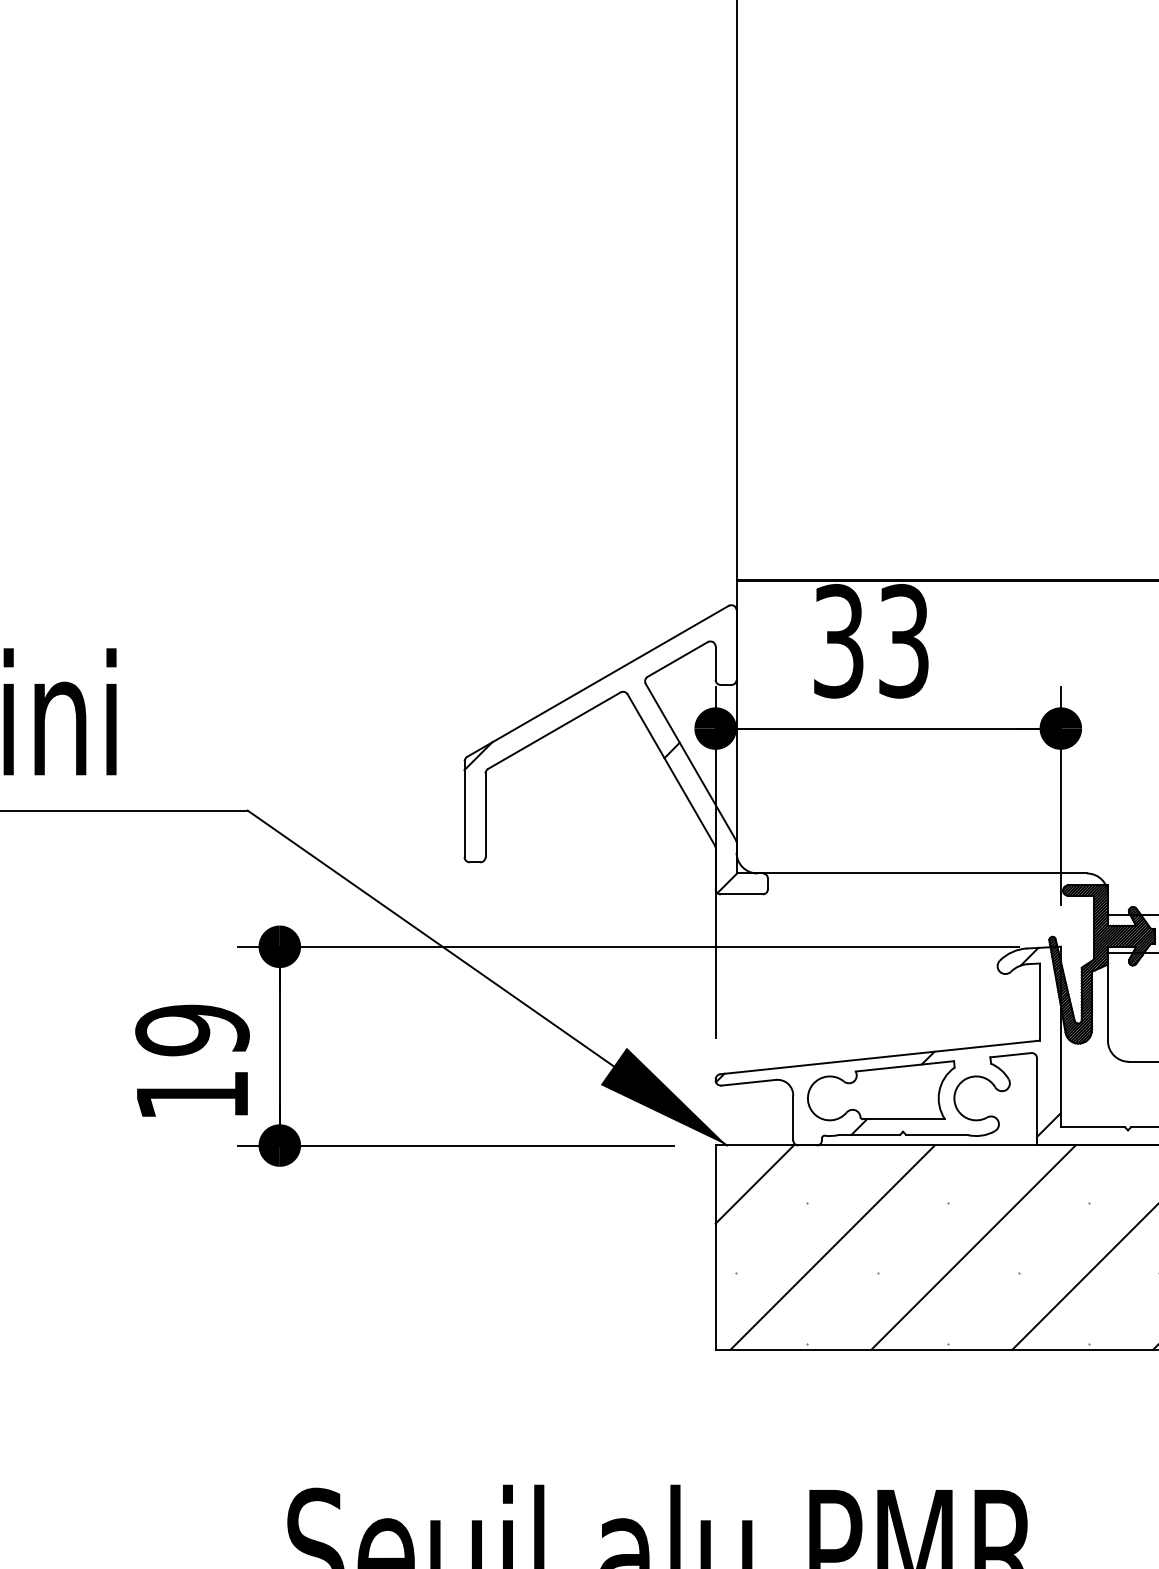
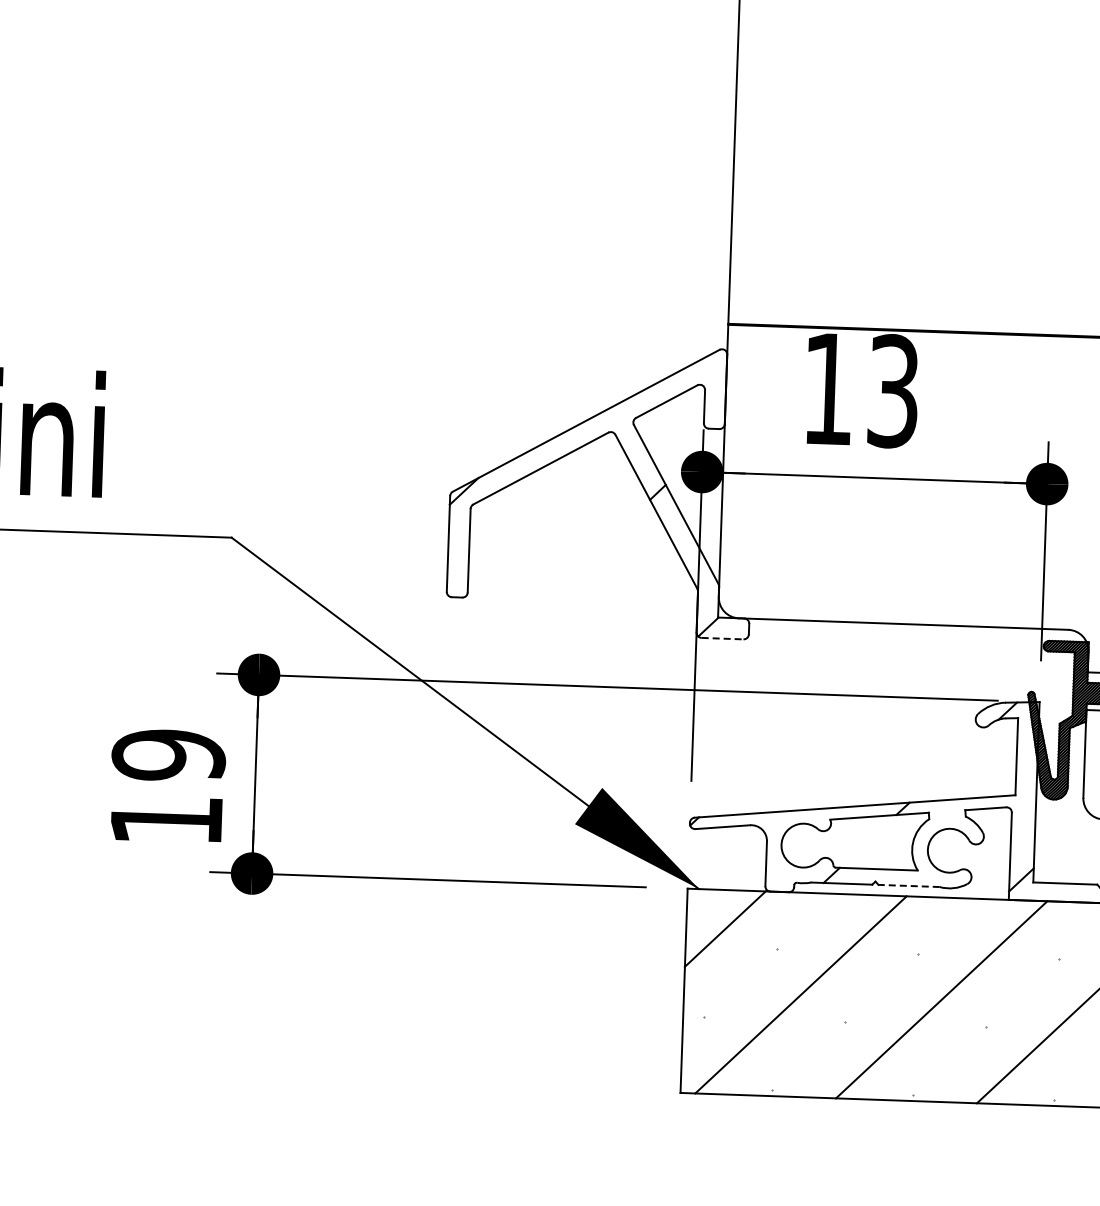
text: (838, 641) -> (828, 389), 33 -> 13
line: (741, 894) -> (722, 638), solid -> dashed
line: (936, 1135) -> (908, 886), solid -> dashed

